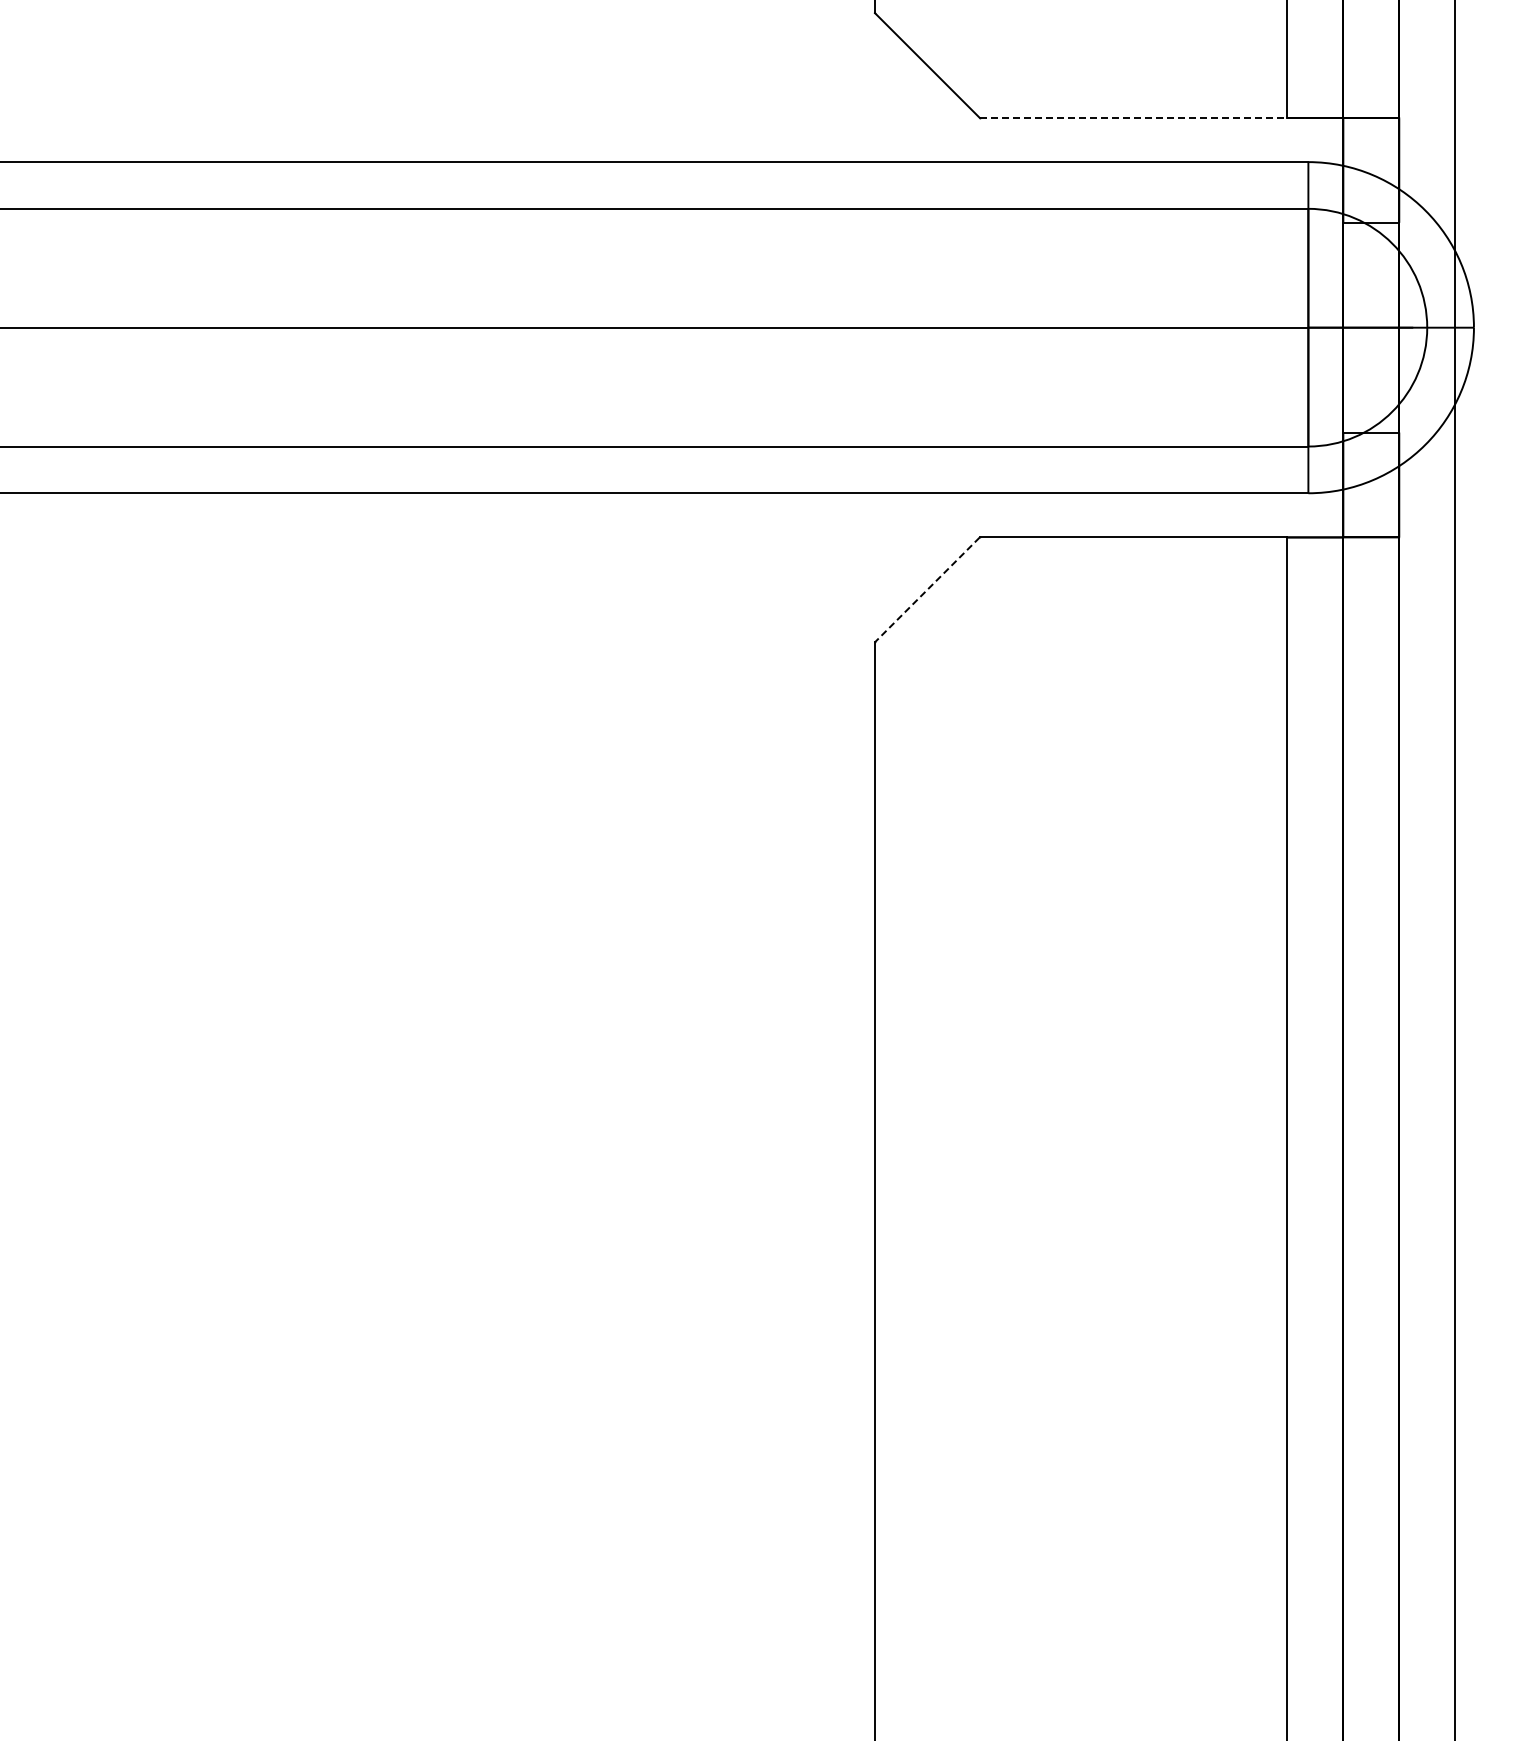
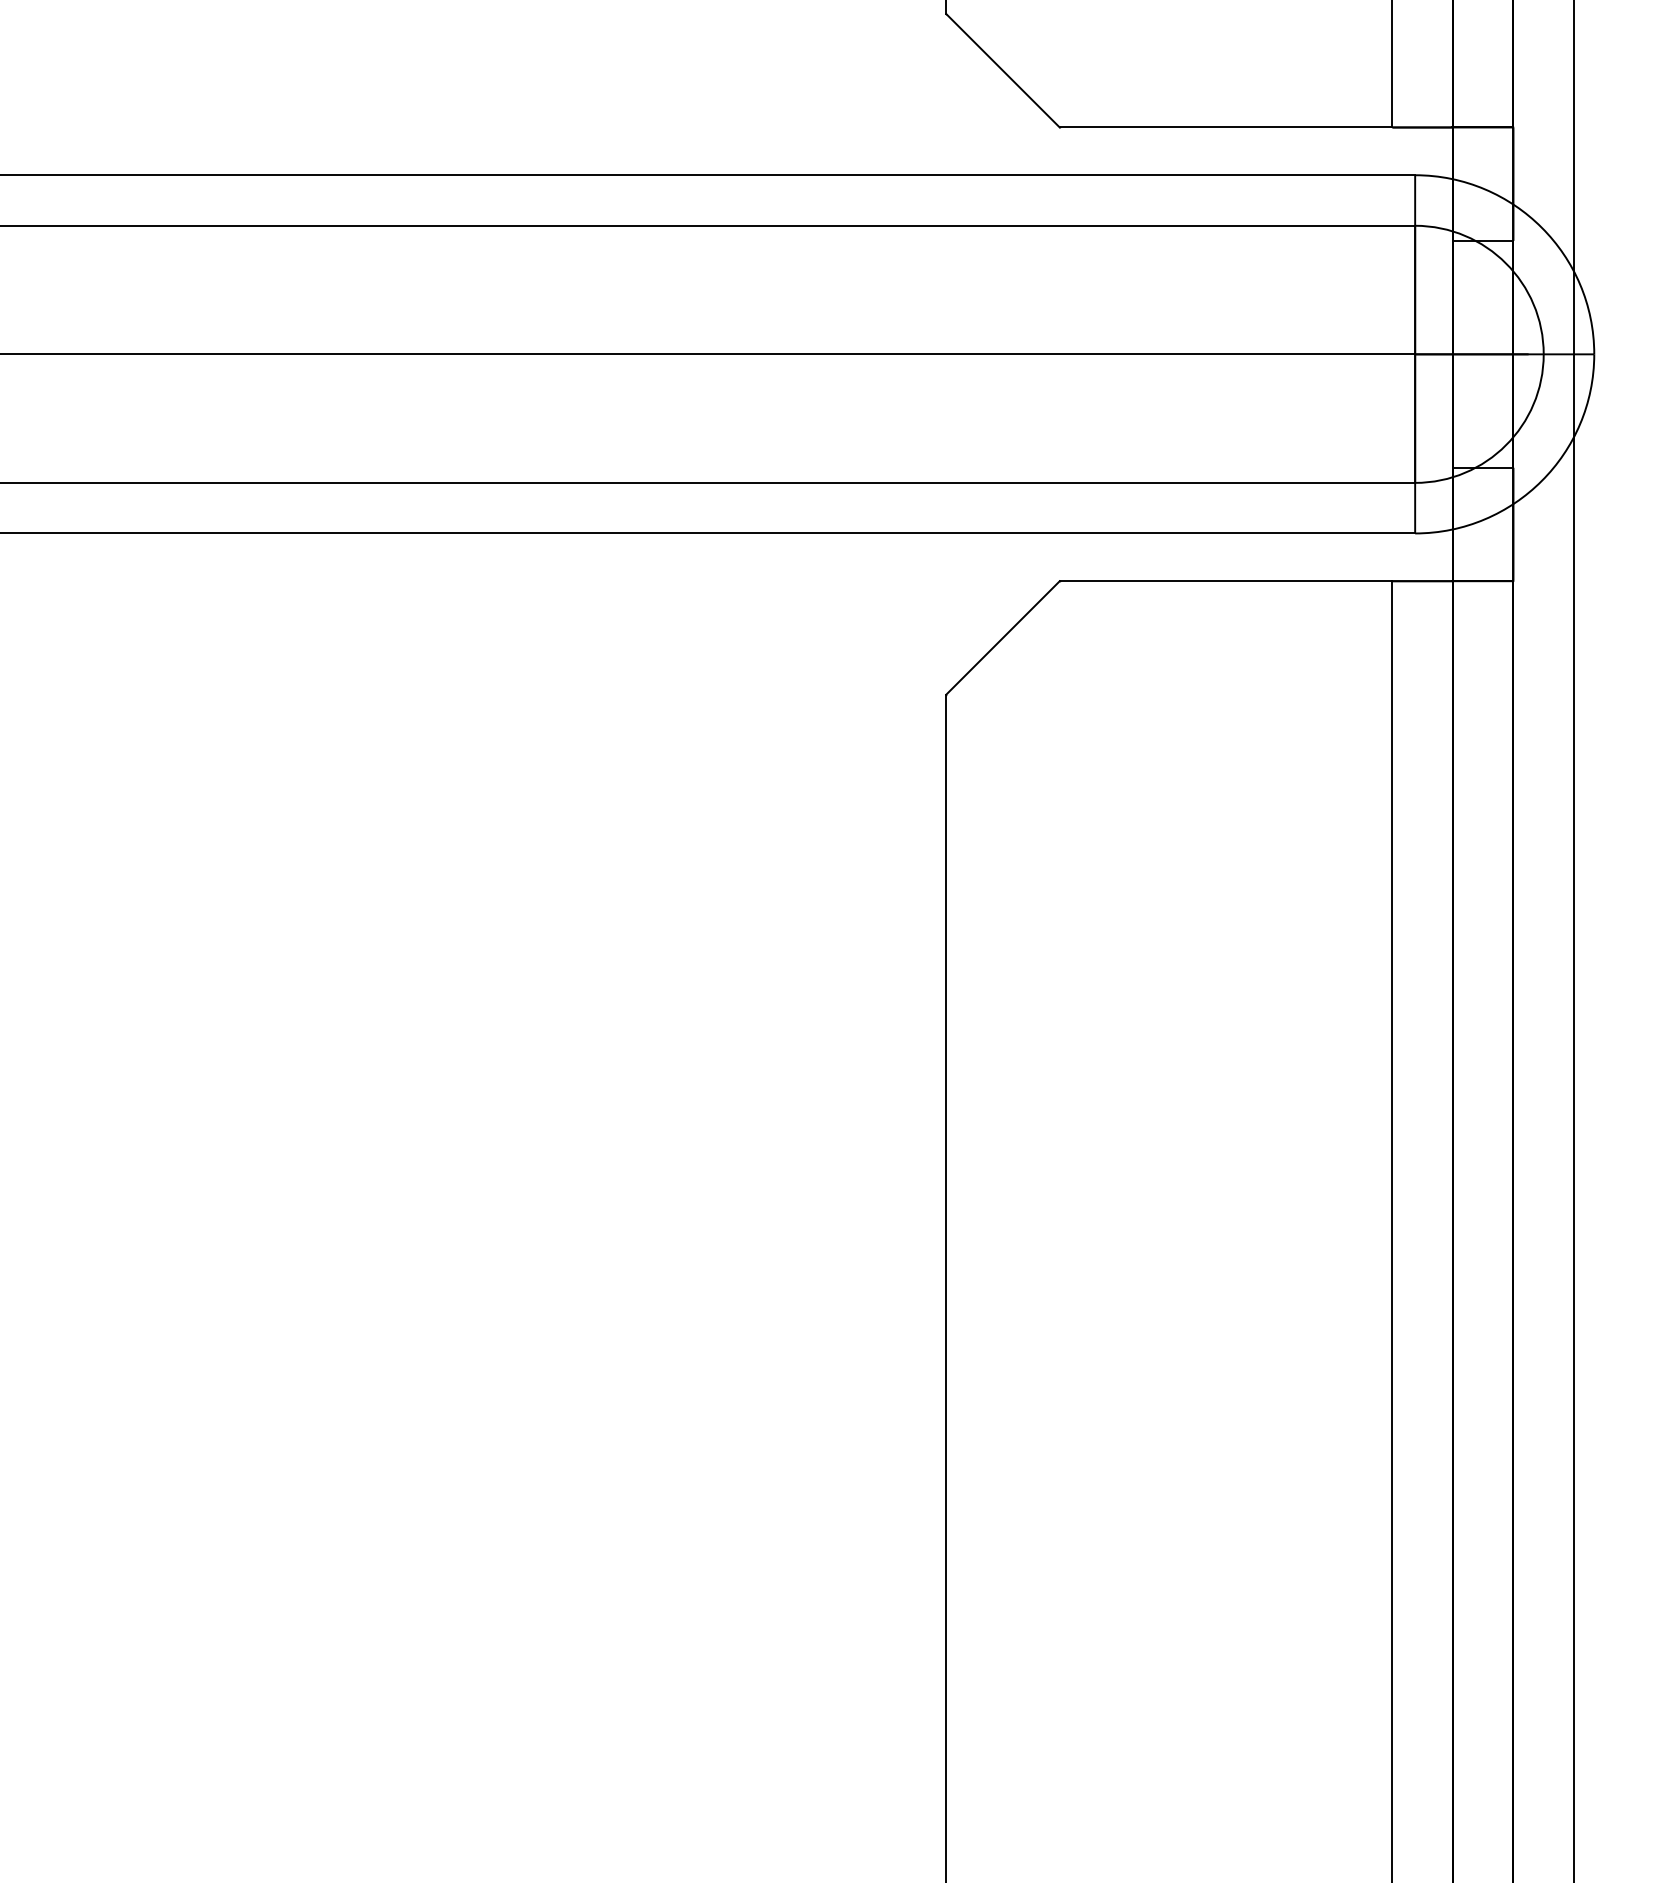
line: (1133, 117) -> (1225, 126), dashed -> solid
line: (927, 590) -> (1003, 638), dashed -> solid

